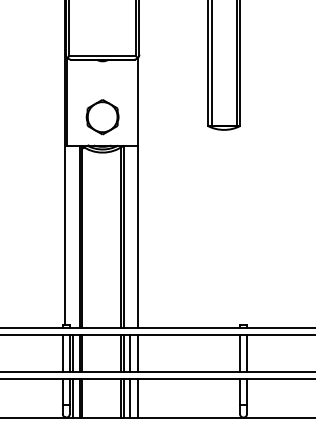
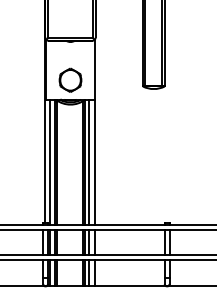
line: (73, 236) -> (50, 162), added
line: (130, 236) -> (89, 162), added

